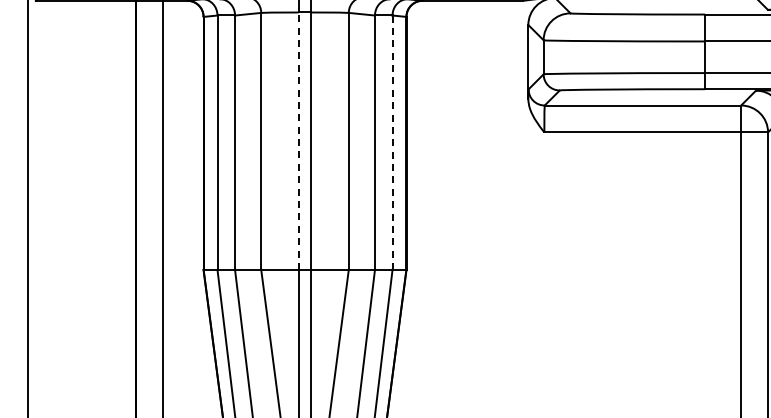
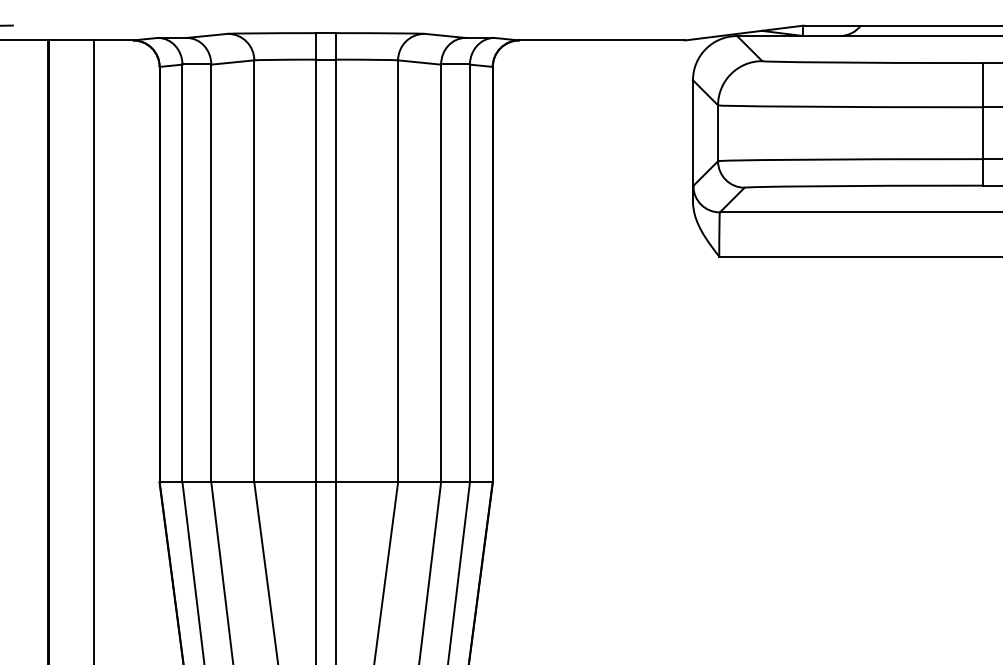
line: (298, 141) -> (315, 271), dashed -> solid
line: (392, 143) -> (469, 274), dashed -> solid

